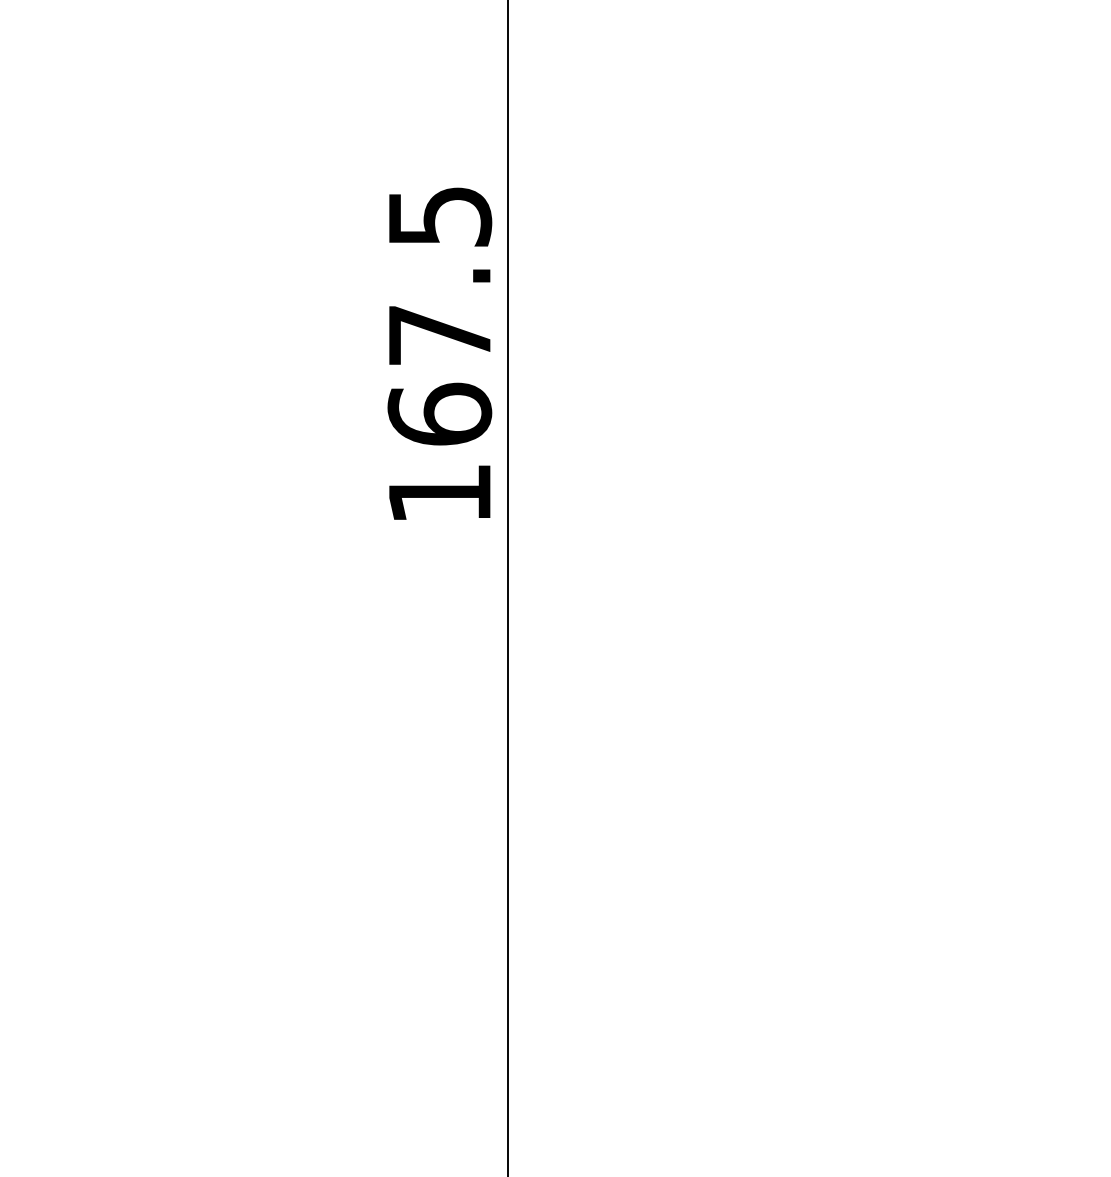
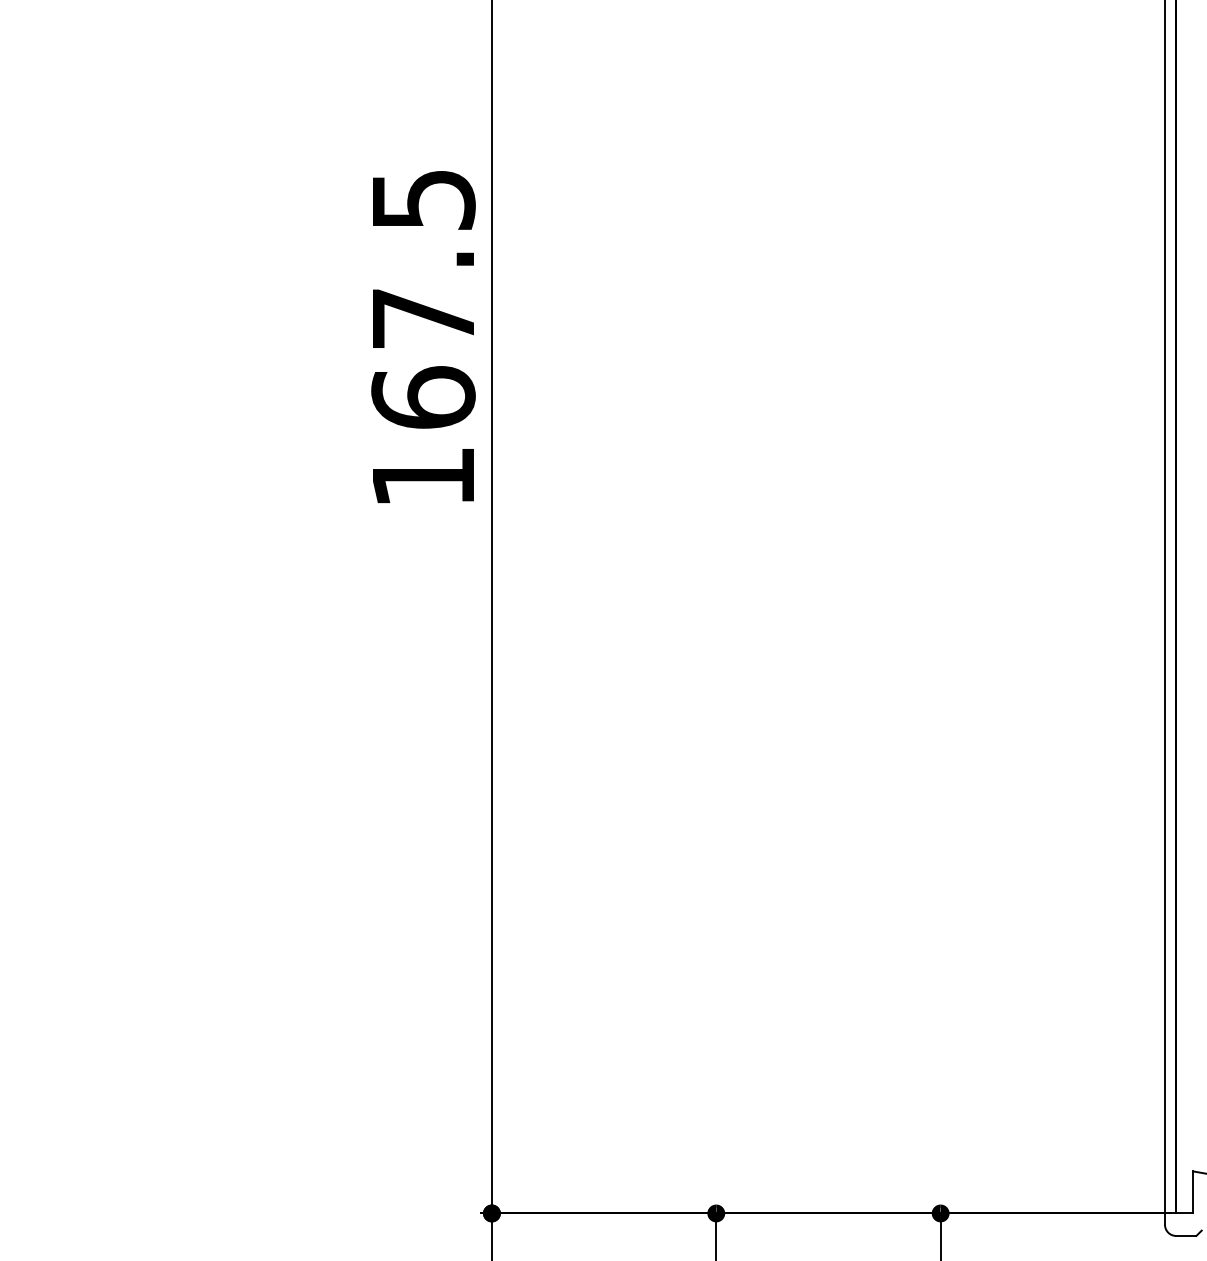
text: (439, 353) -> (423, 336), moved

